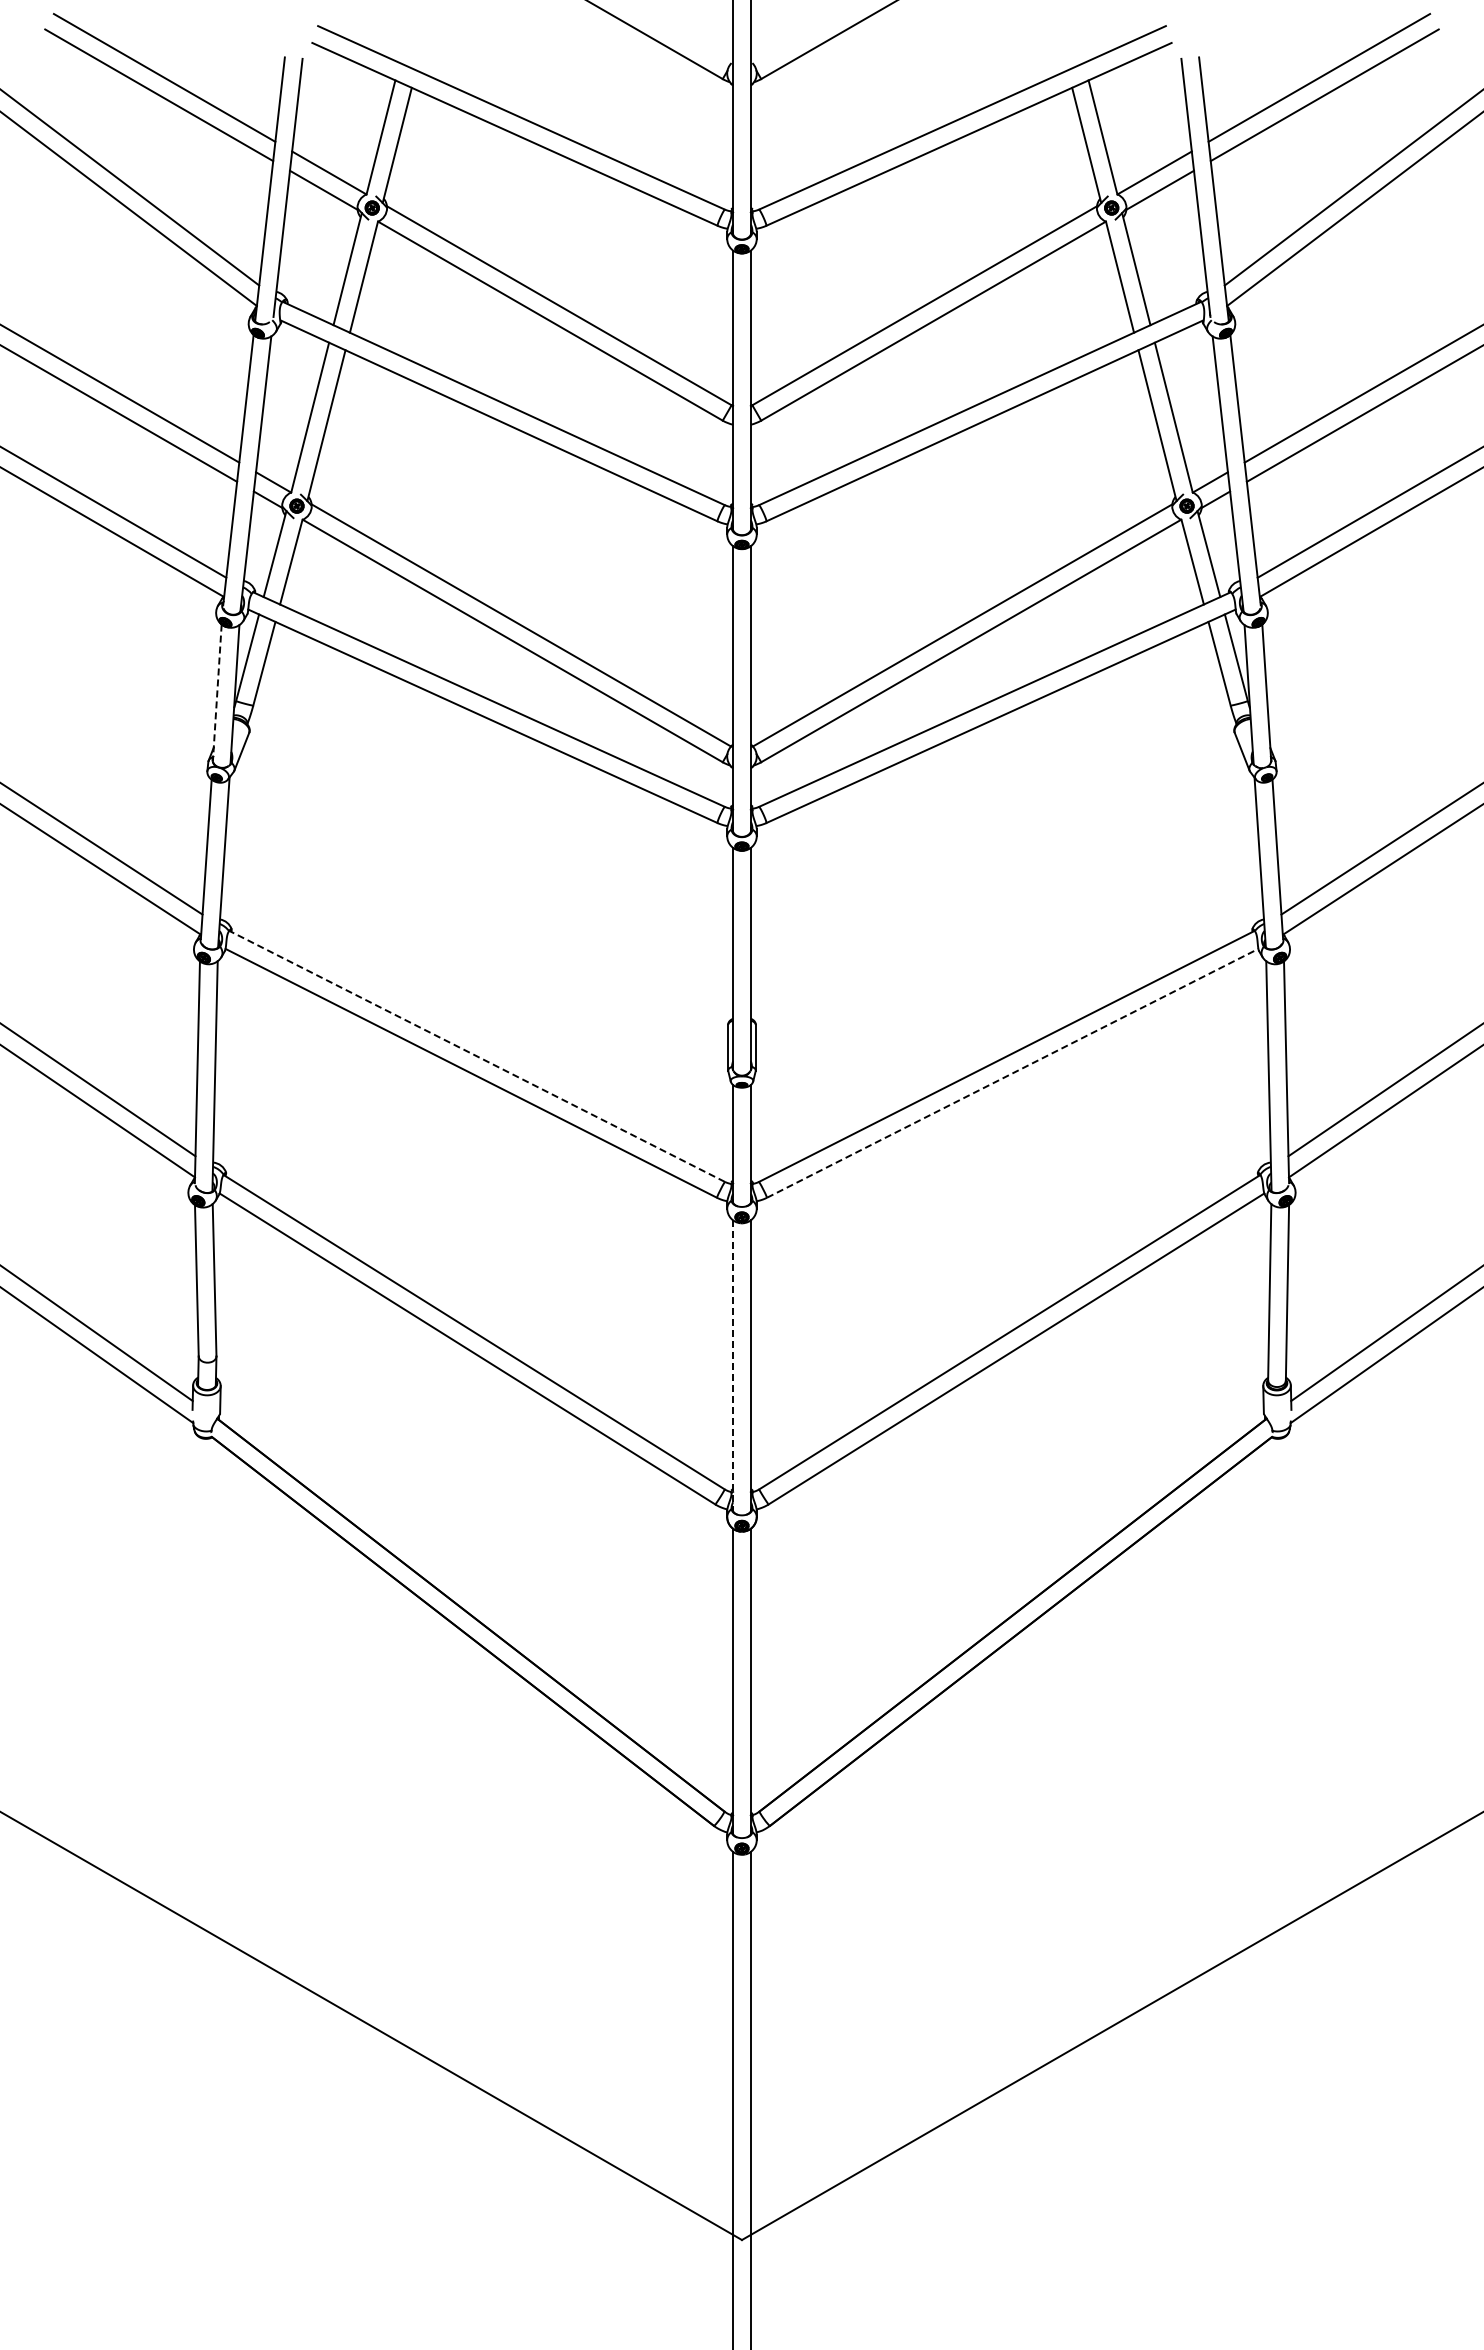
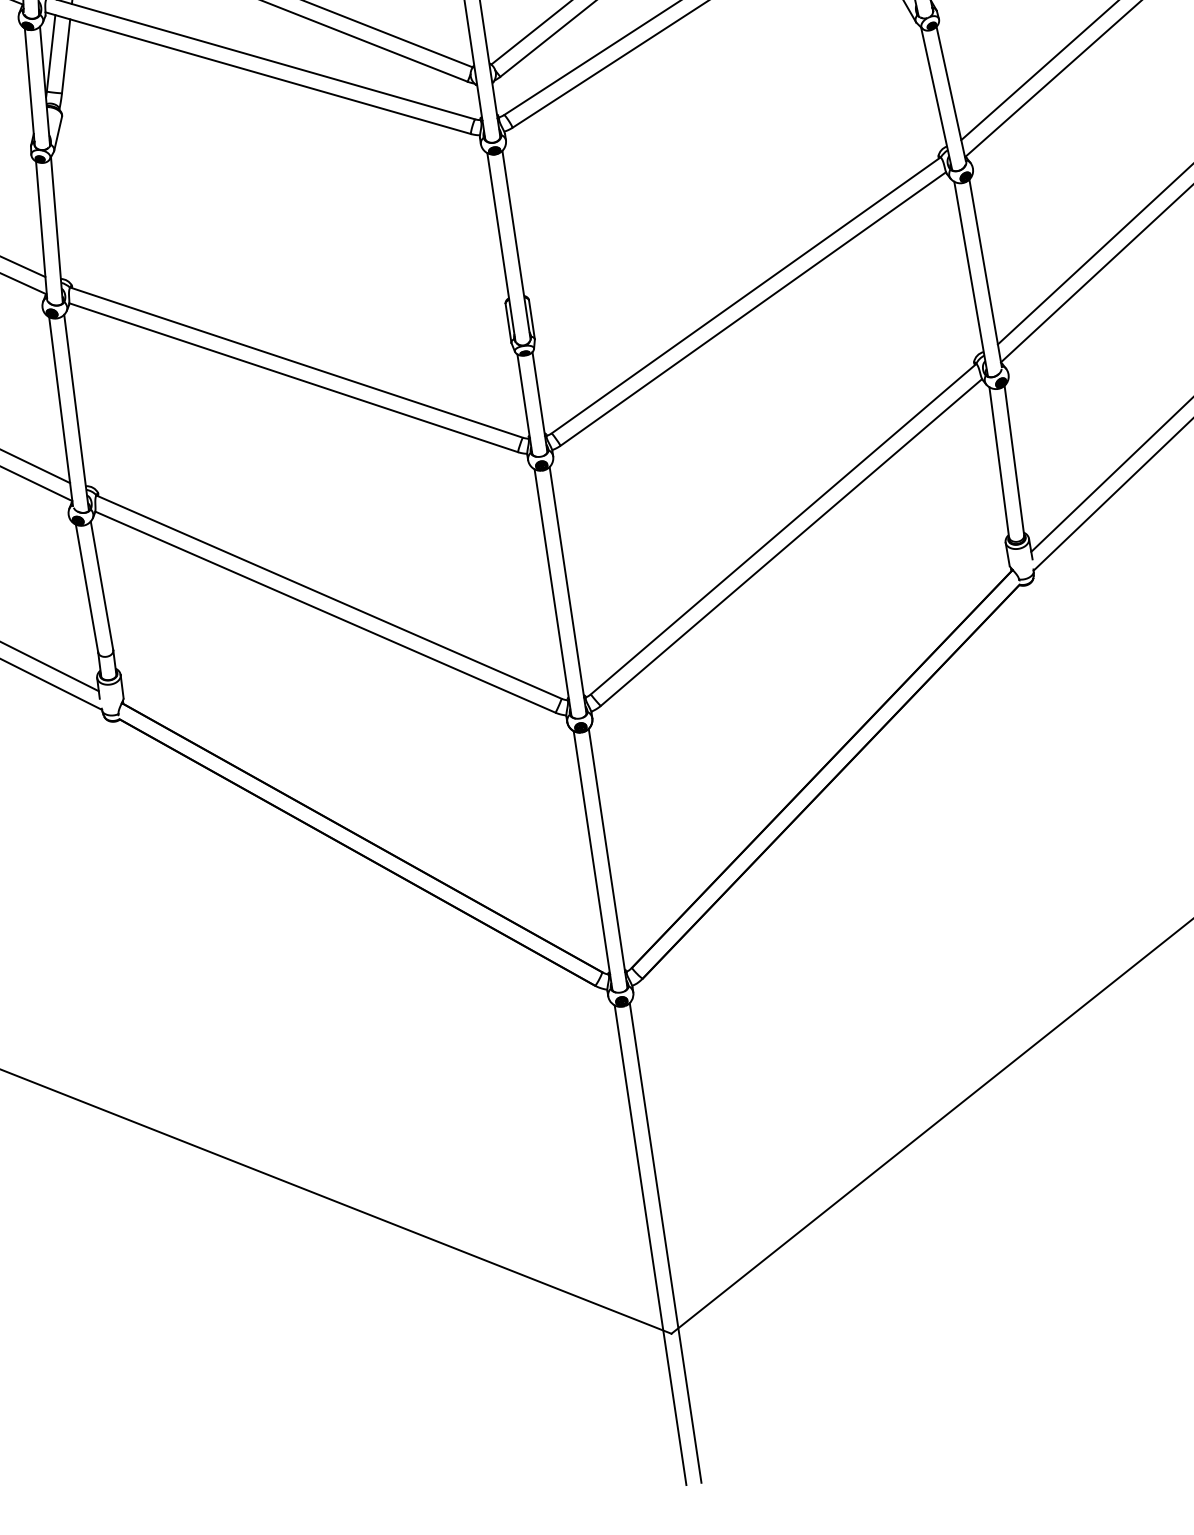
line: (217, 693) -> (30, 87), dashed -> solid
line: (477, 1056) -> (296, 362), dashed -> solid
line: (1013, 1073) -> (753, 309), dashed -> solid
line: (733, 1366) -> (553, 593), dashed -> solid

